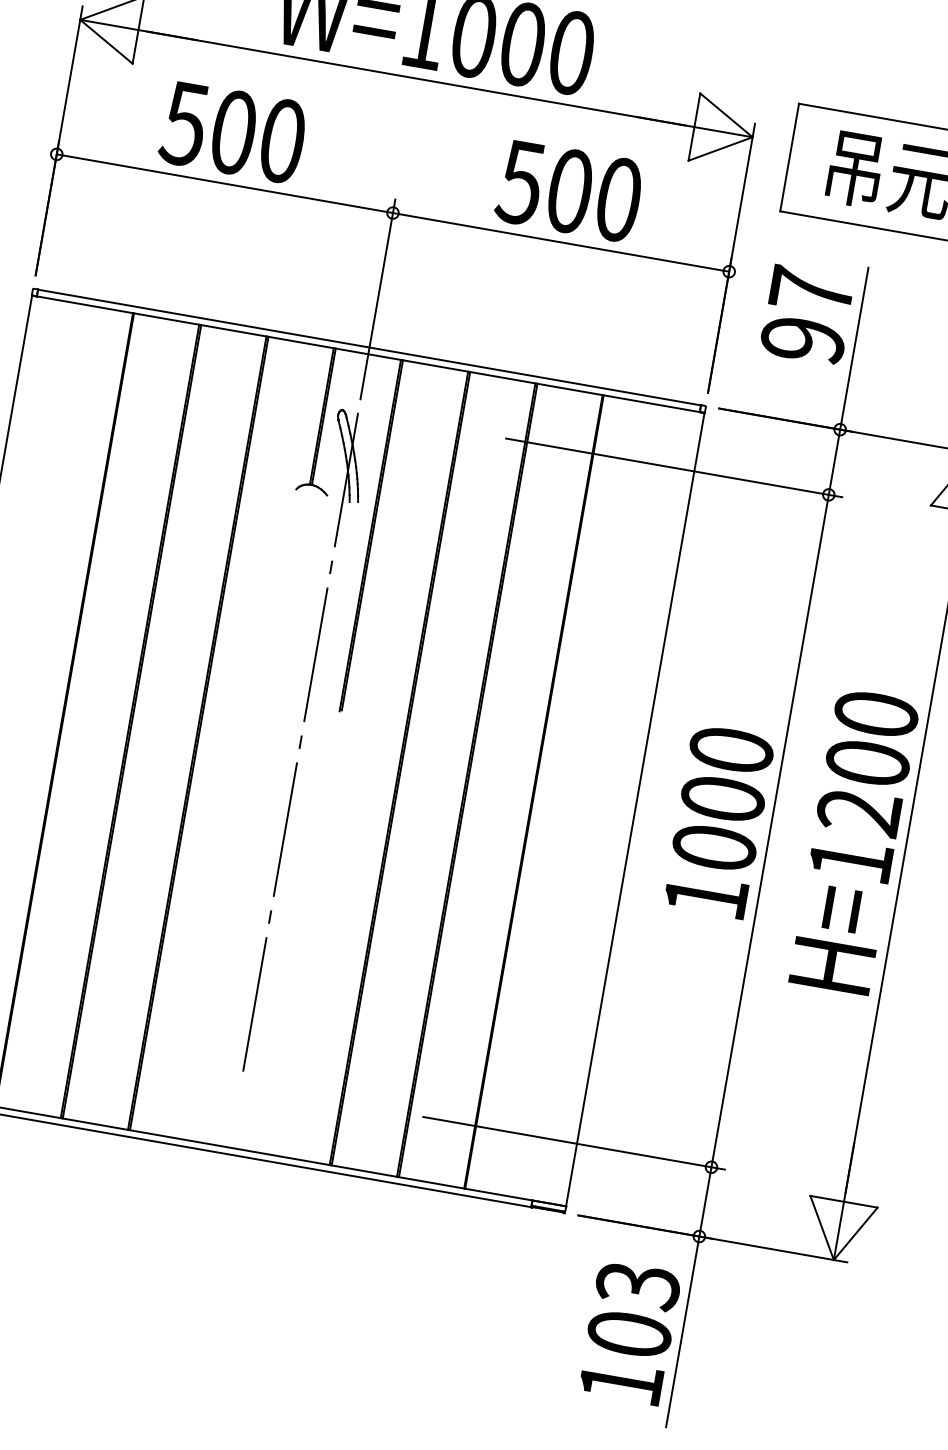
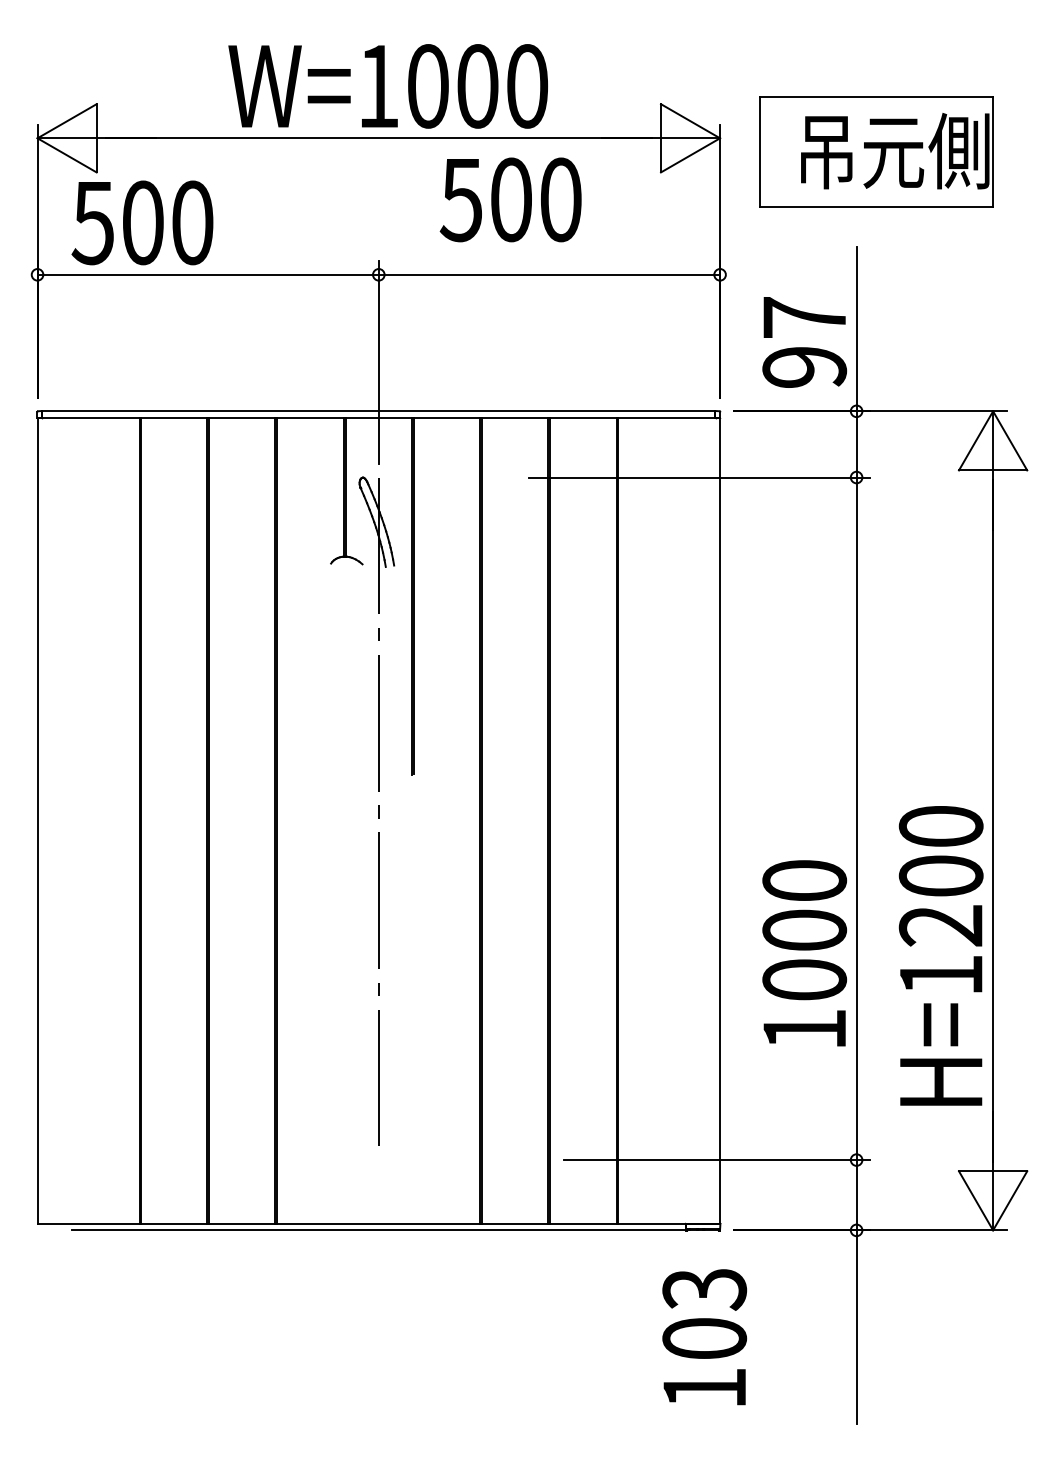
text: (233, 132) -> (142, 222), moved
text: (569, 190) -> (510, 199), moved
text: (807, 315) -> (804, 342), moved
text: (718, 821) -> (804, 953), moved
text: (853, 841) -> (940, 955), moved
text: (629, 1333) -> (704, 1337), moved

